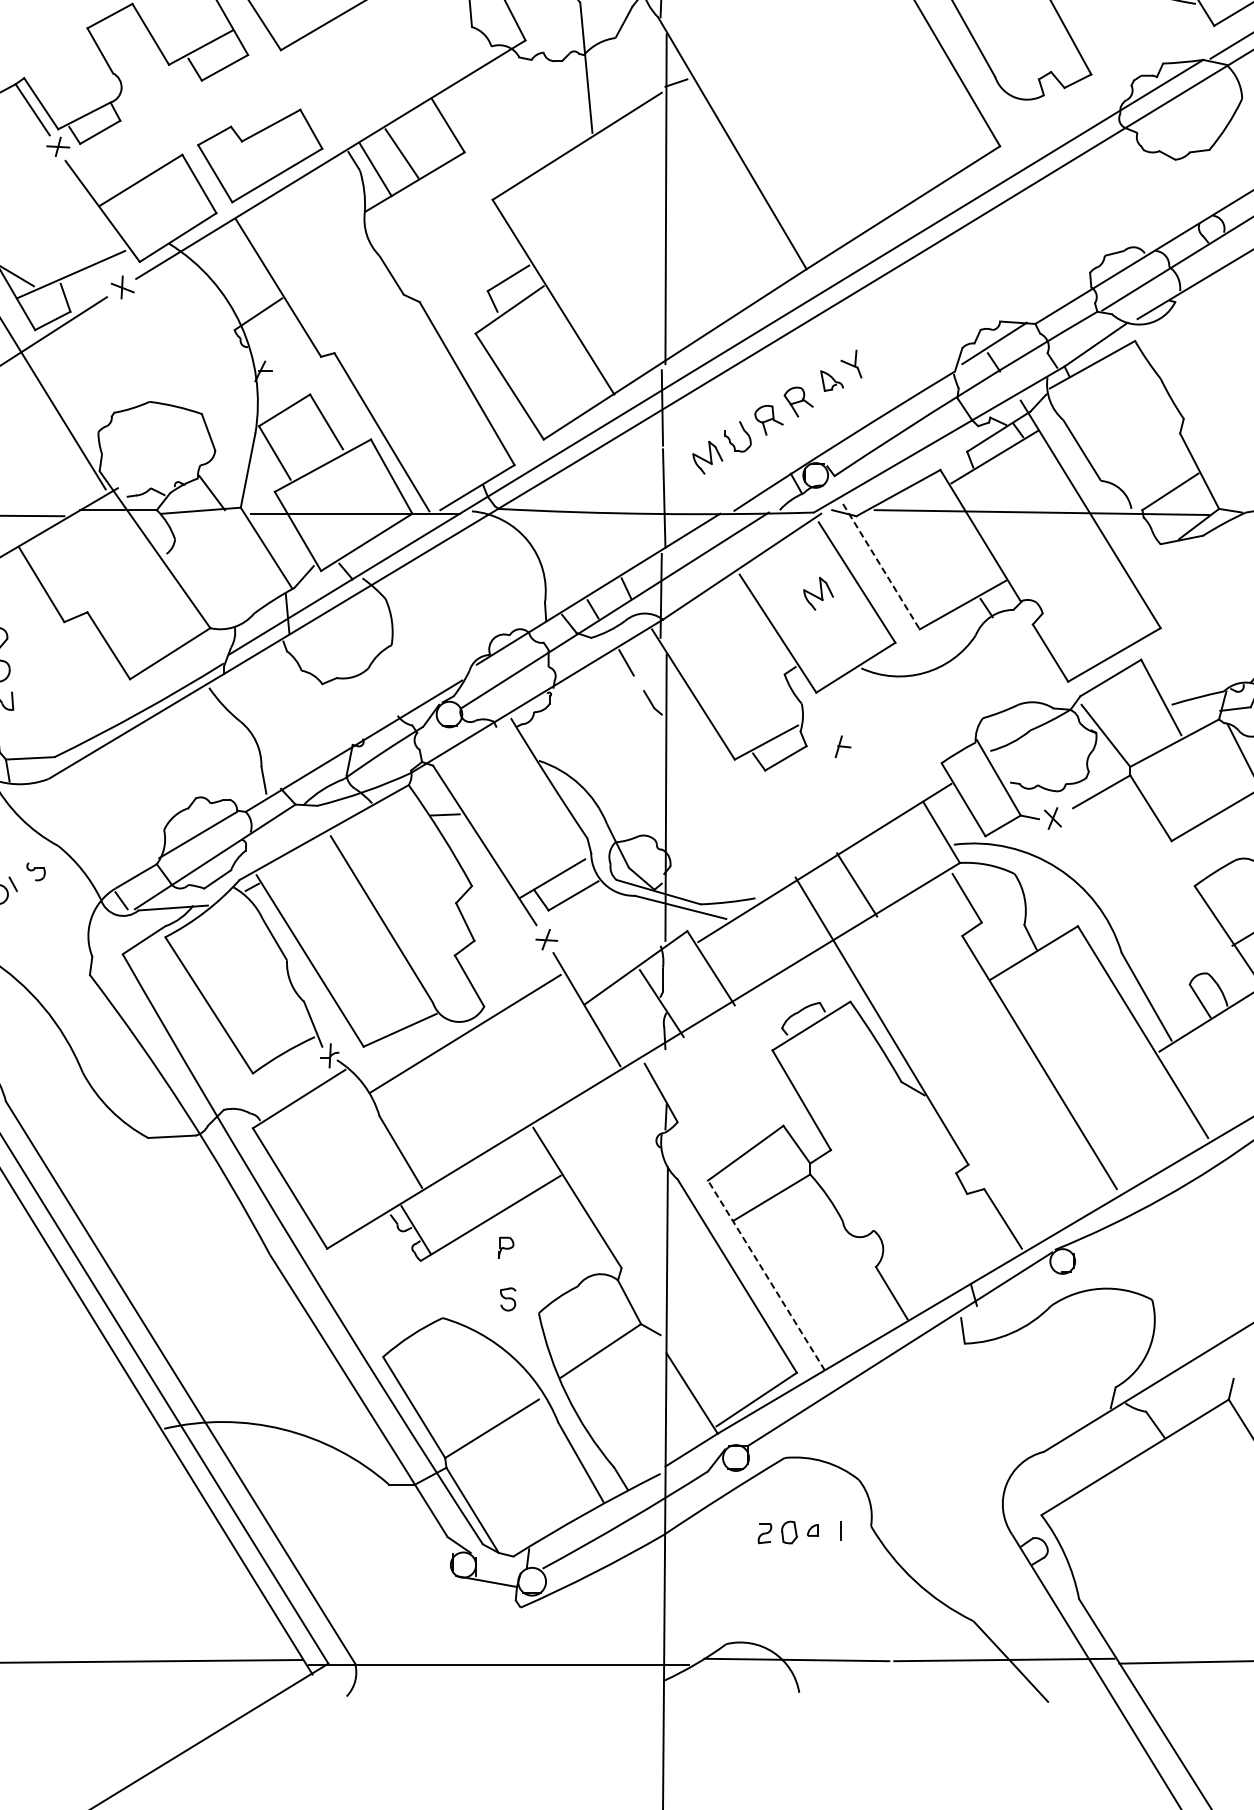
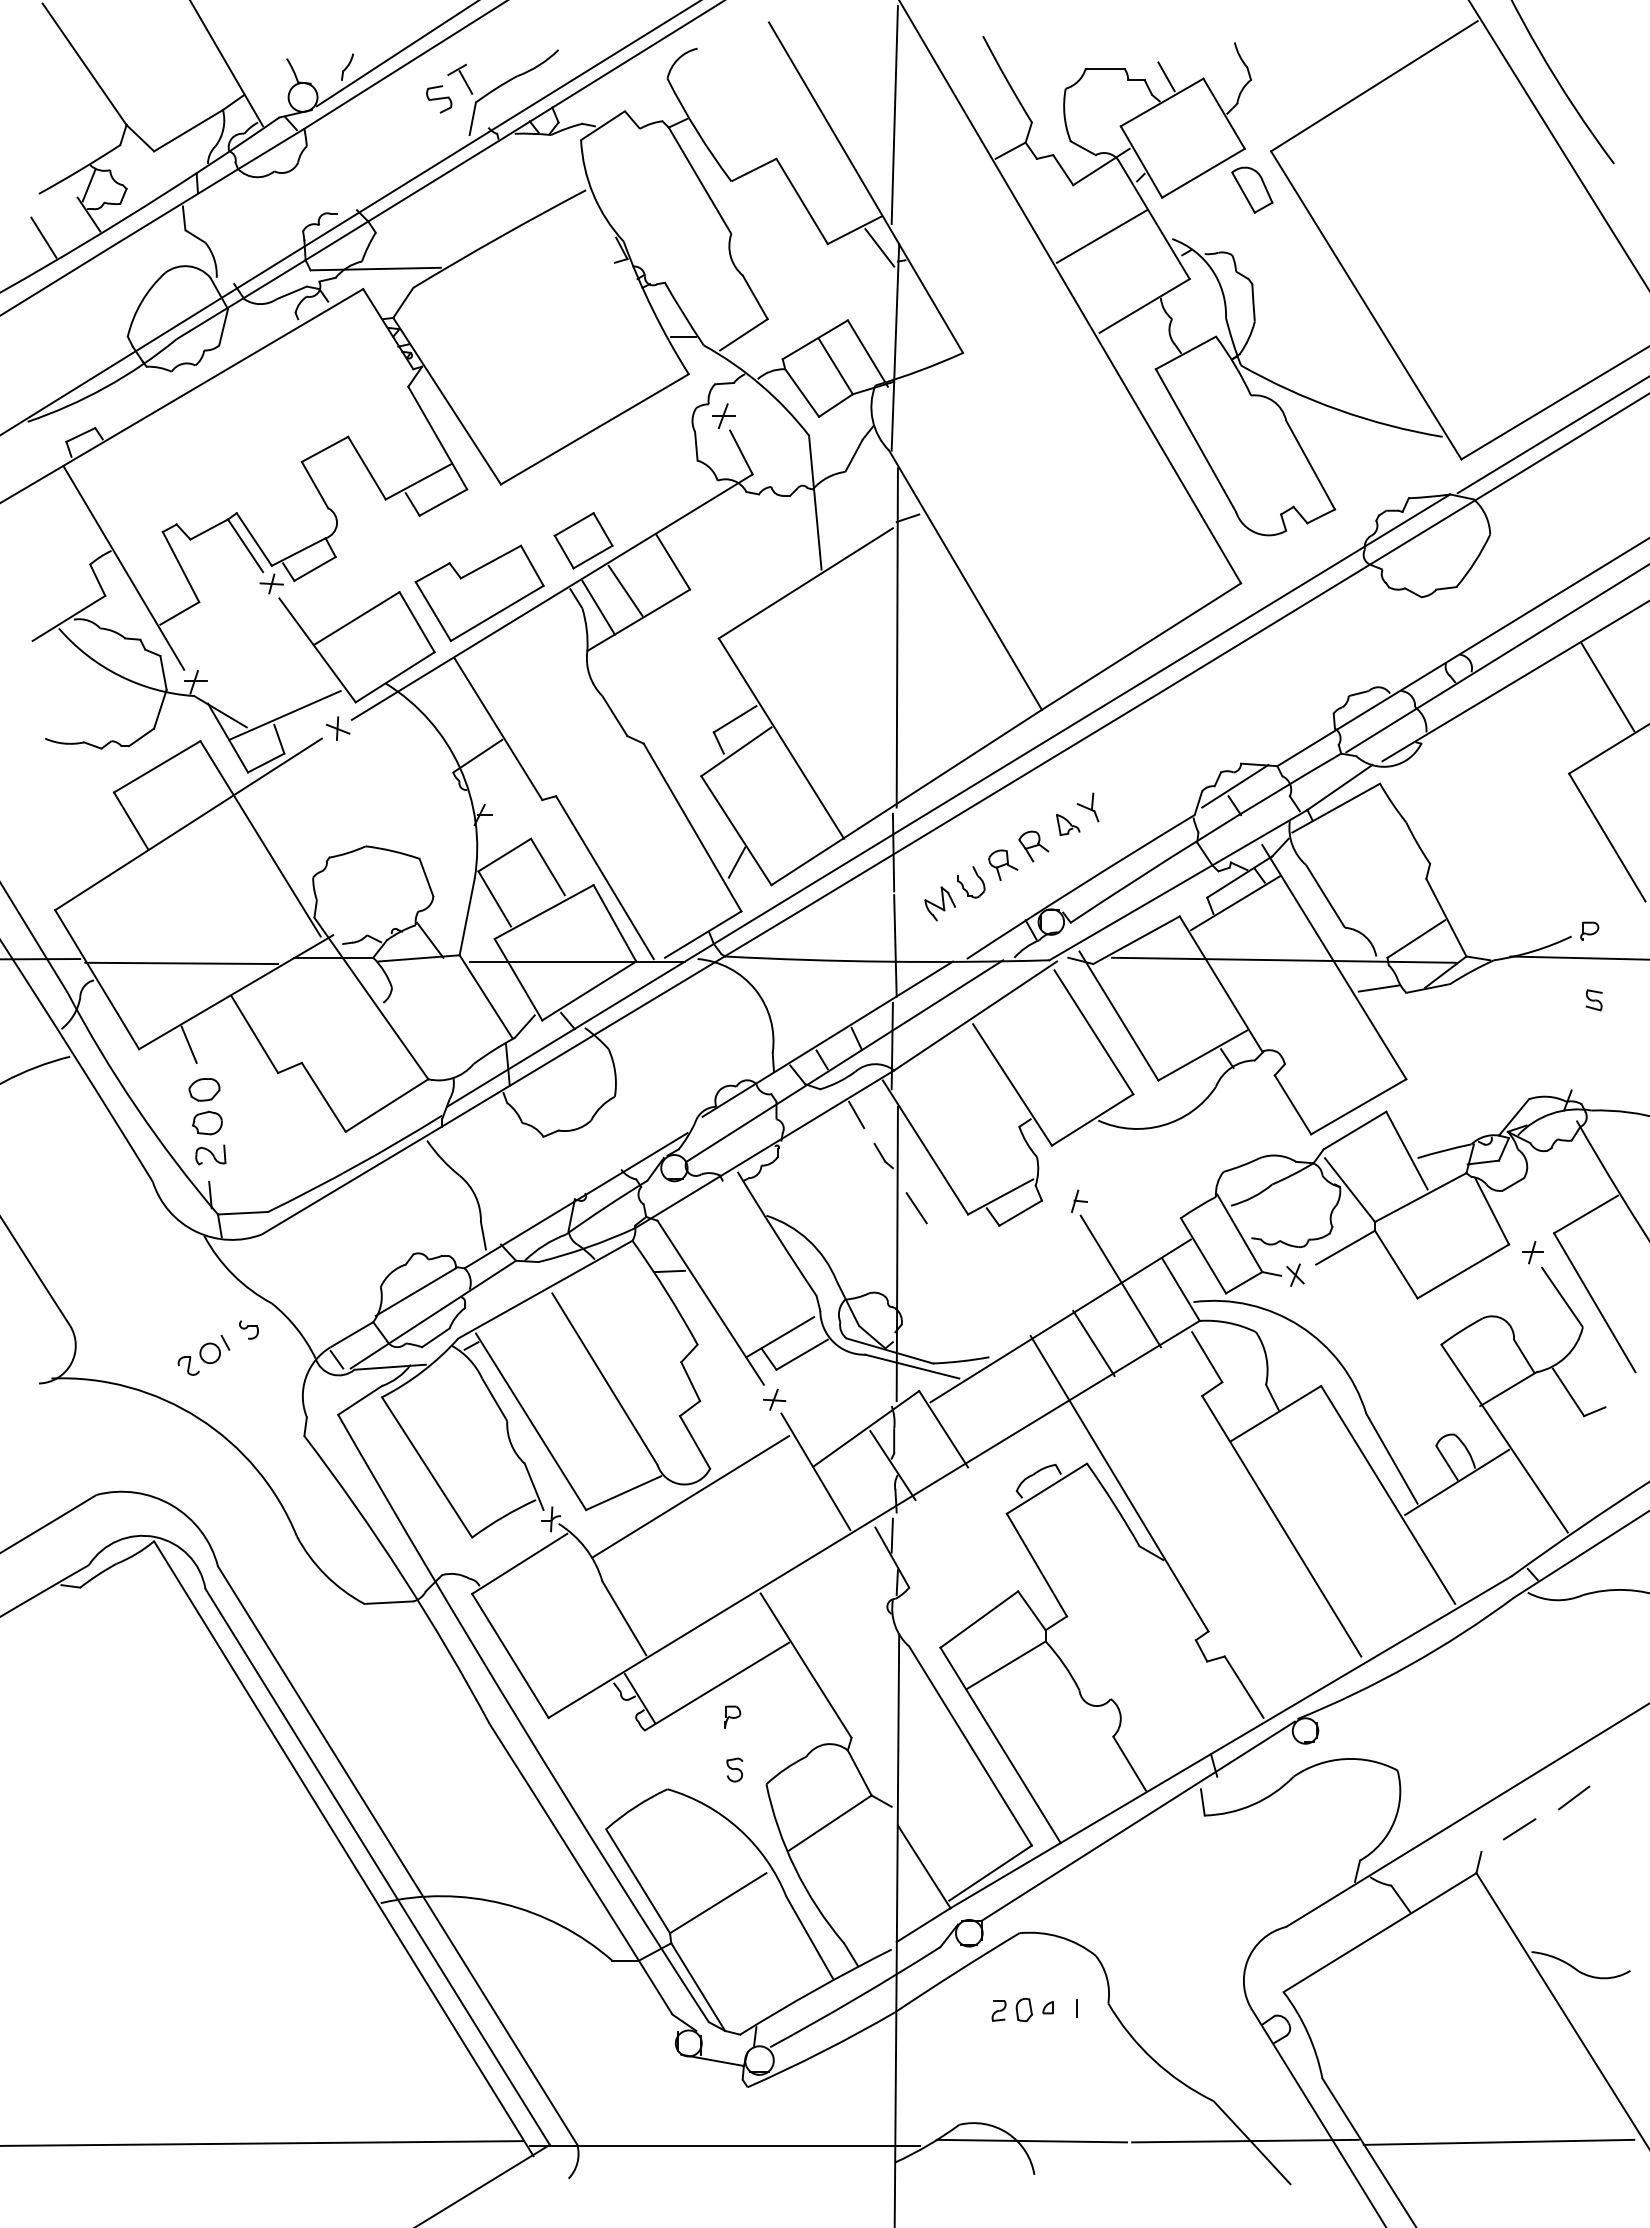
part: (361, 104) -> (583, 540), added
line: (509, 417) -> (736, 862), added
line: (1134, 539) -> (1379, 988), added
line: (880, 567) -> (1118, 1016), dashed -> solid
part: (818, 593) -> (1054, 1043), removed
line: (684, 753) -> (916, 1208), added
line: (882, 824) -> (1120, 1281), added
line: (660, 1071) -> (891, 1535), added
line: (766, 1275) -> (1000, 1745), dashed -> solid

